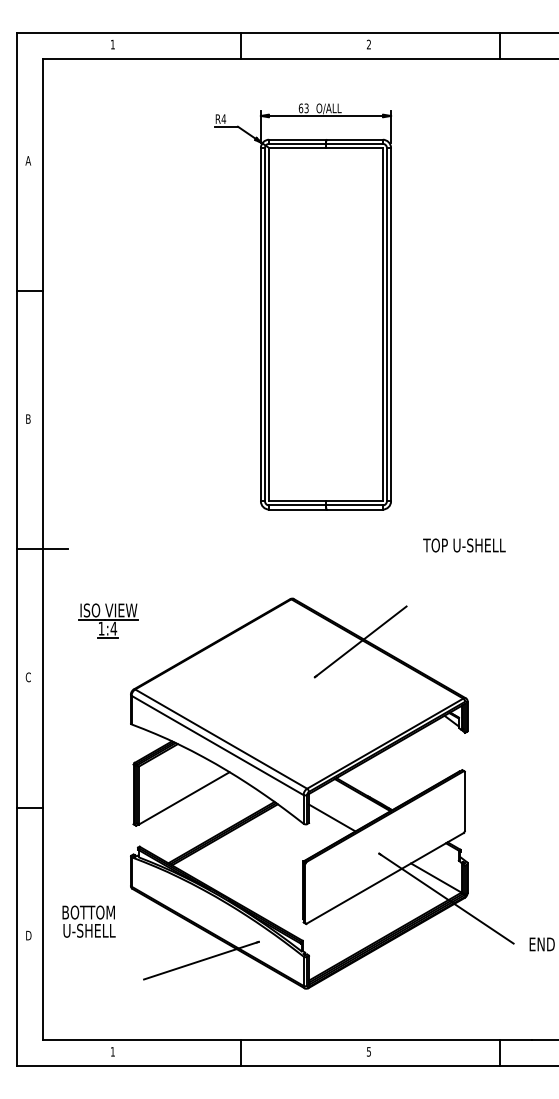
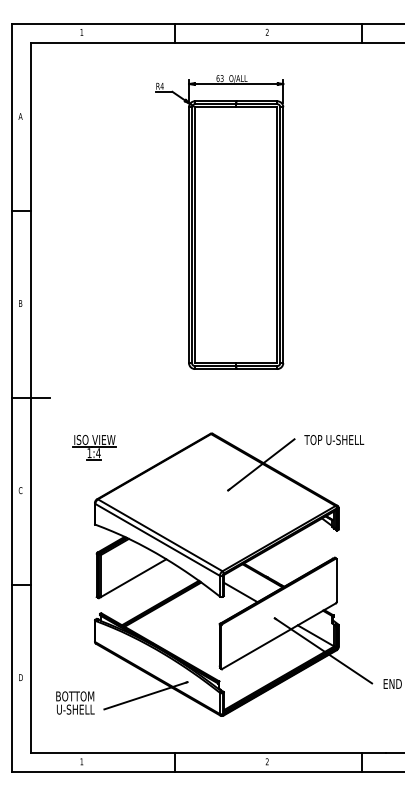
text: (464, 545) -> (334, 440), moved
part: (108, 620) -> (94, 447), moved
text: (88, 921) -> (75, 702), moved
text: (368, 1051) -> (266, 761), 5 -> 2

